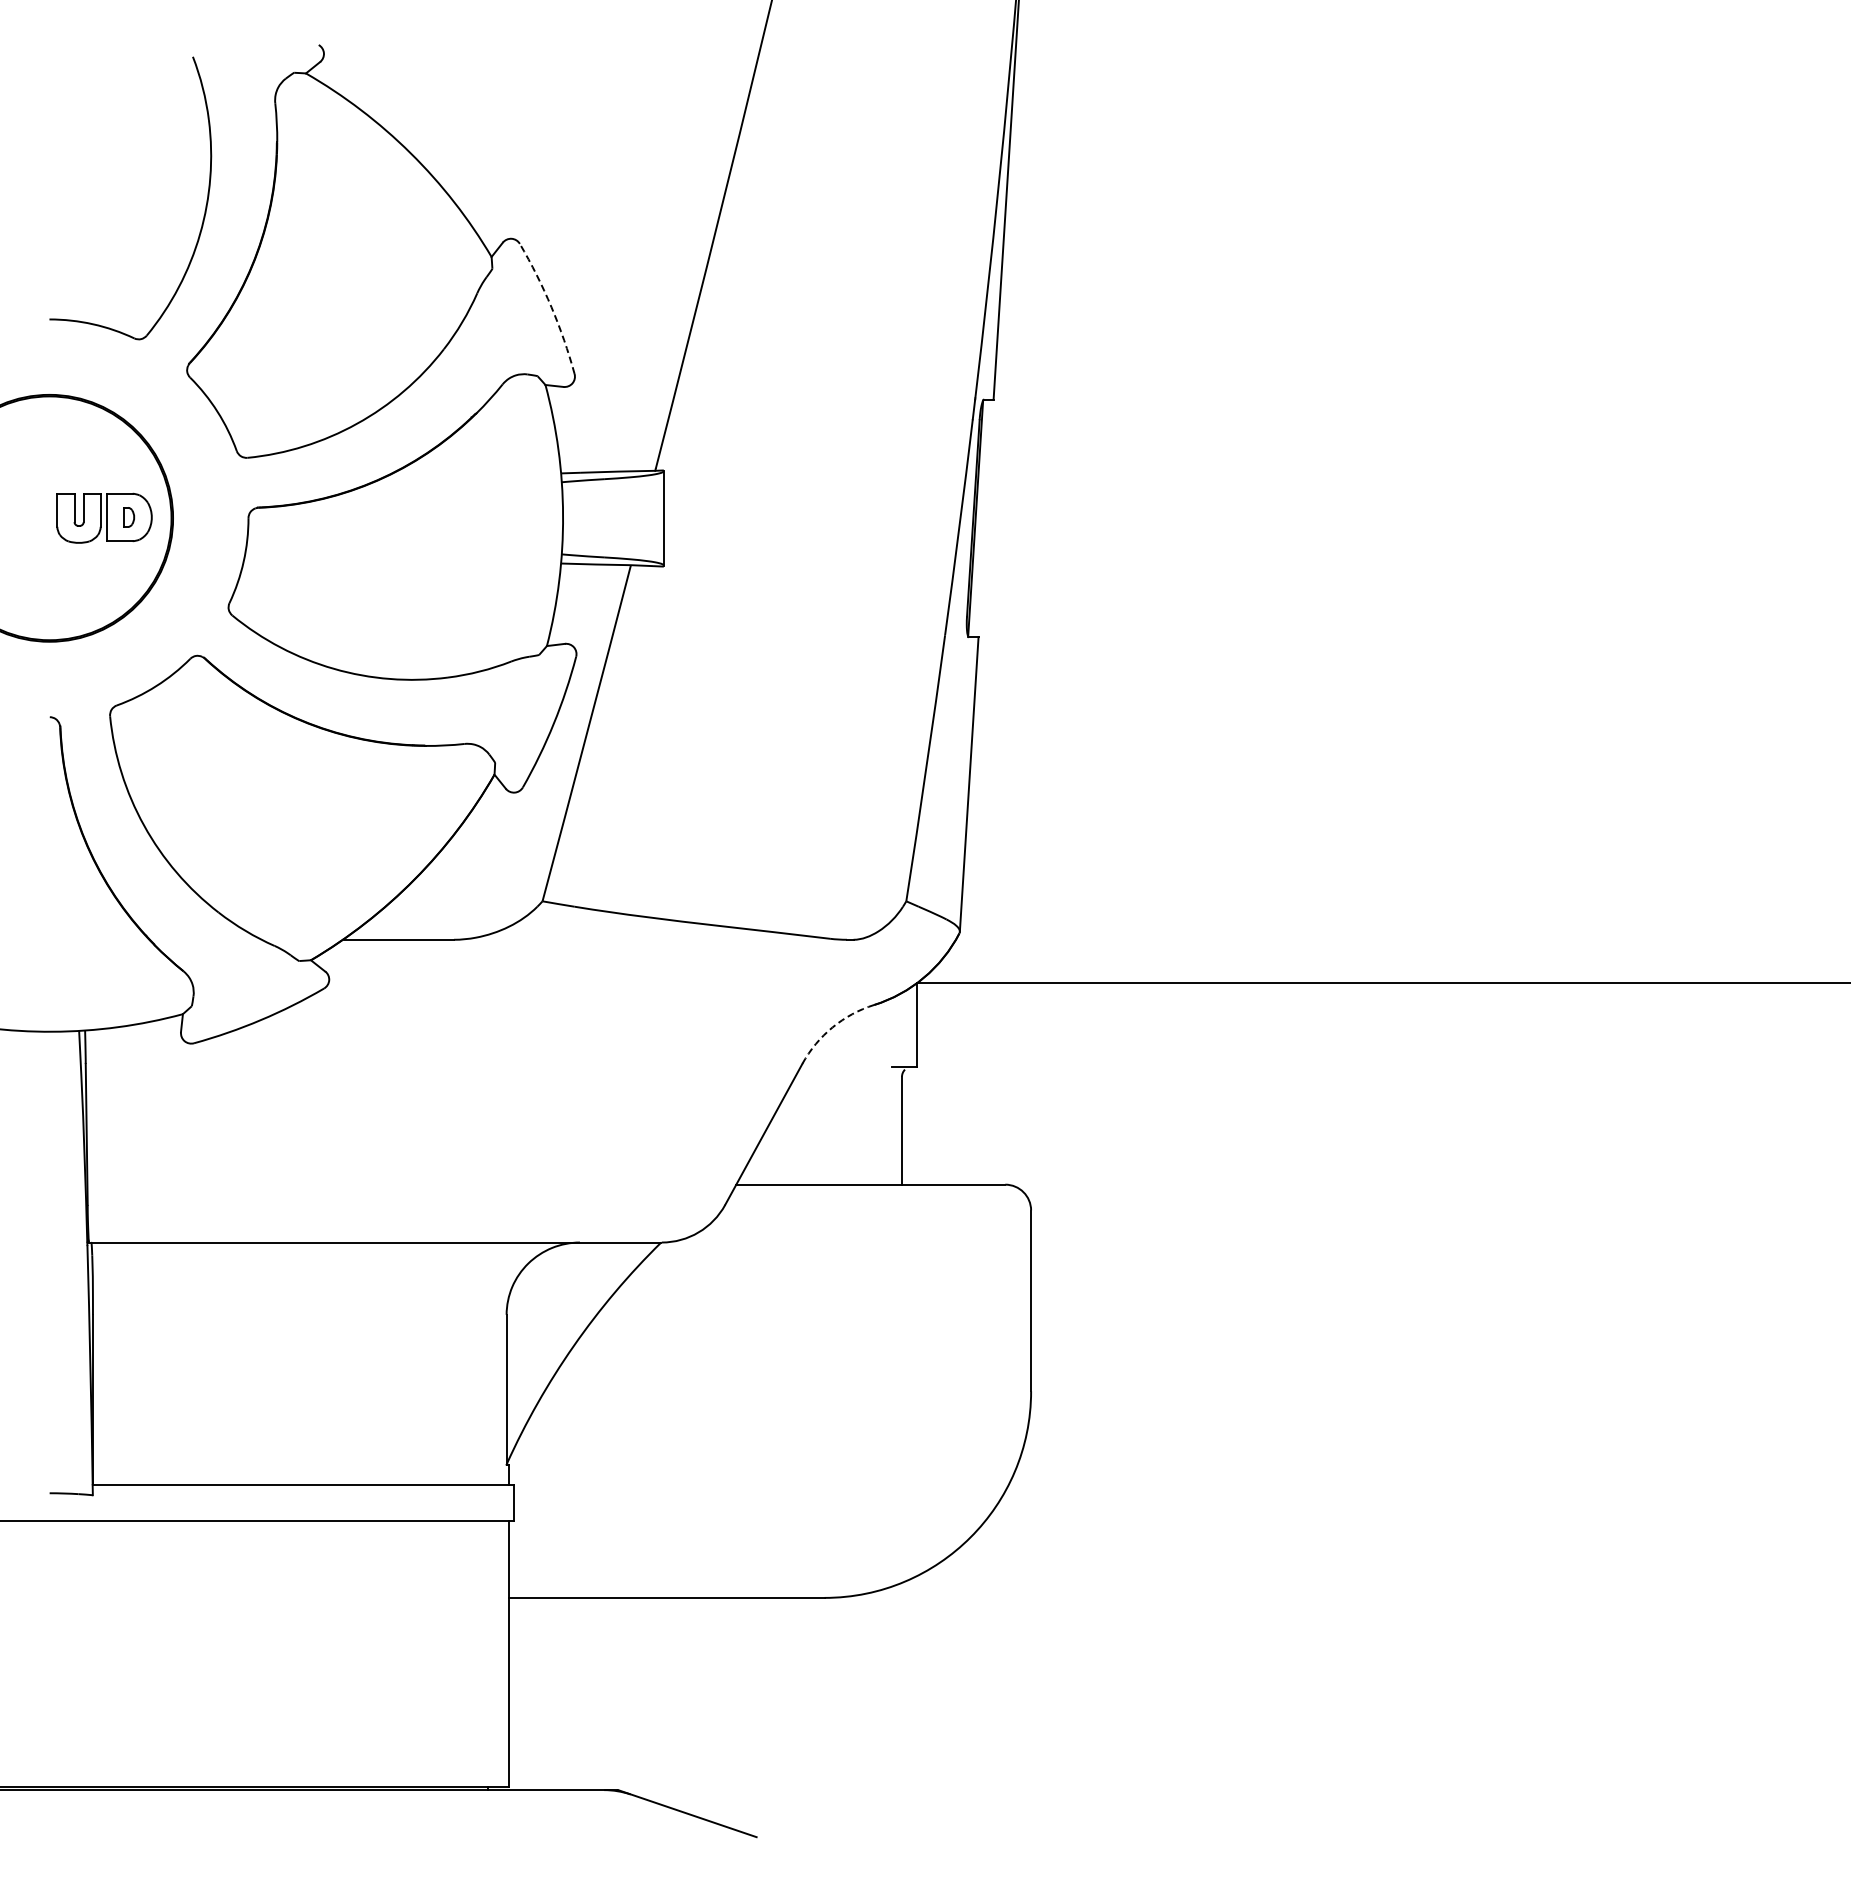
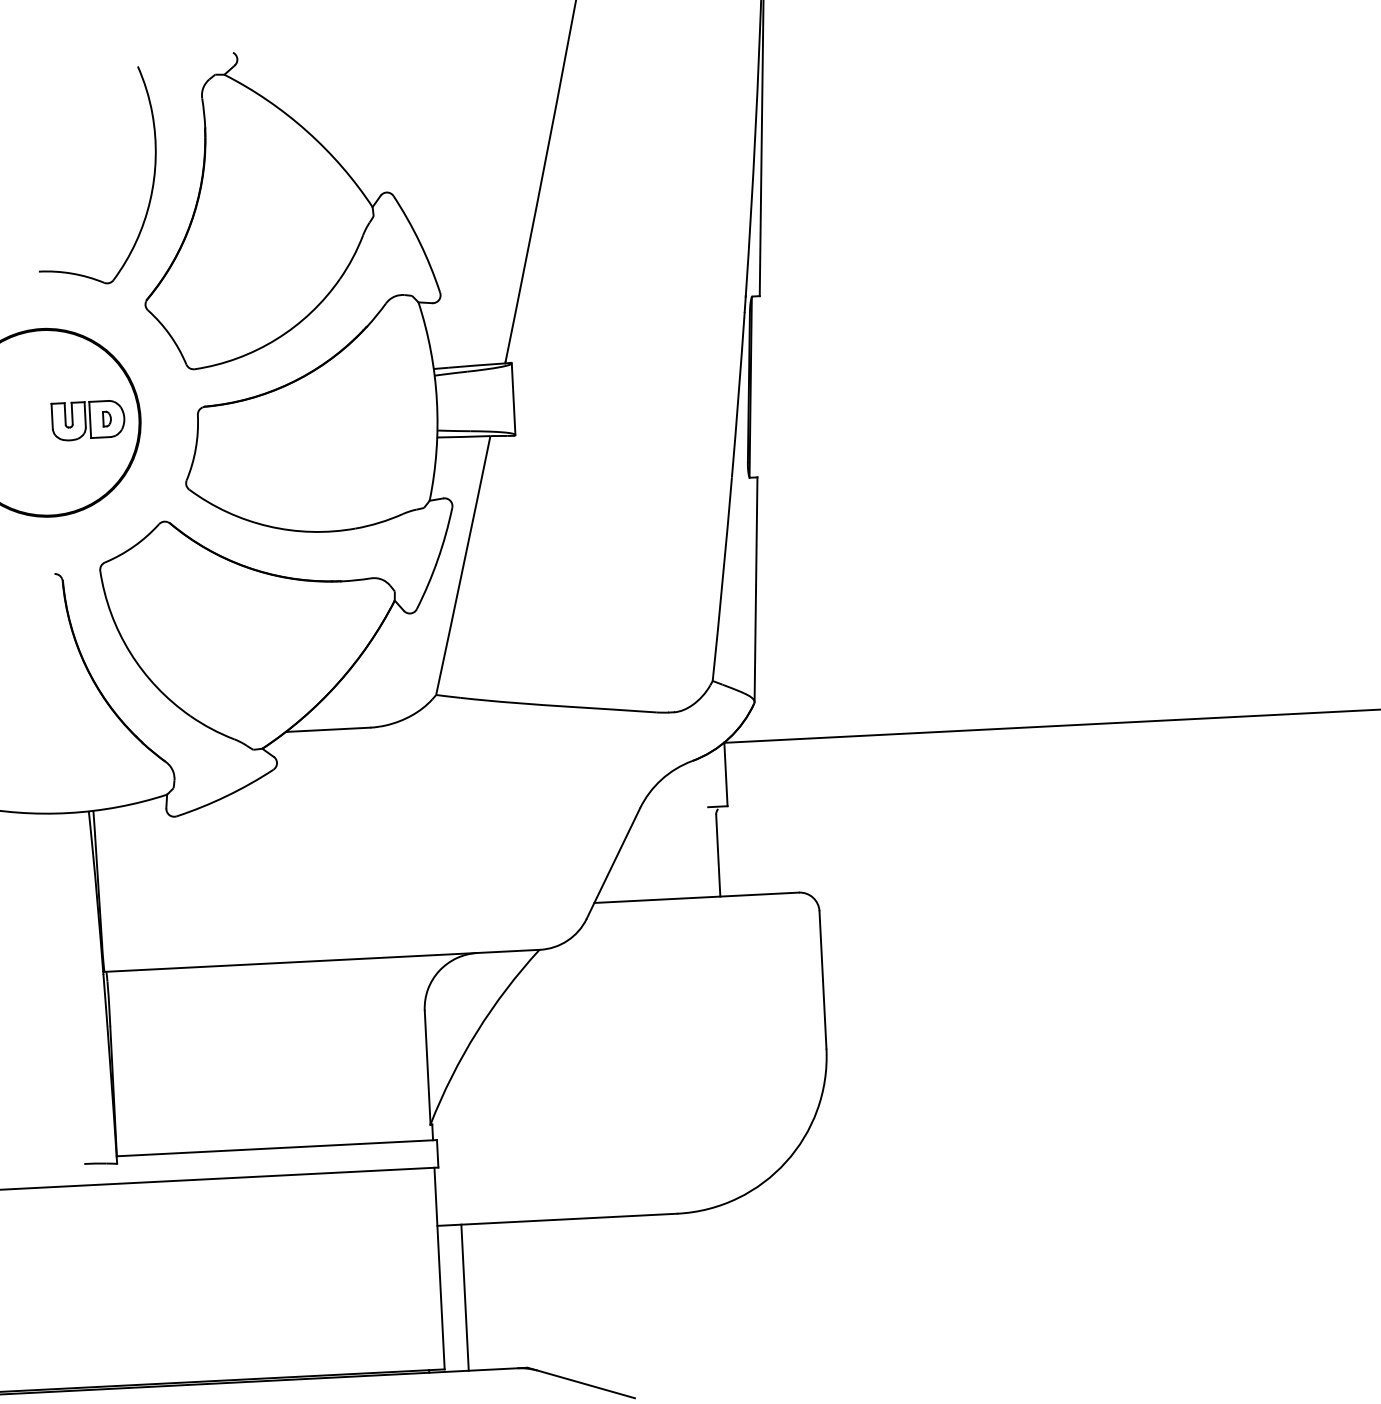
arc: (551, 307) -> (420, 243), dashed -> solid
arc: (832, 1027) -> (661, 779), dashed -> solid
line: (540, 1693) -> (465, 1297), added

